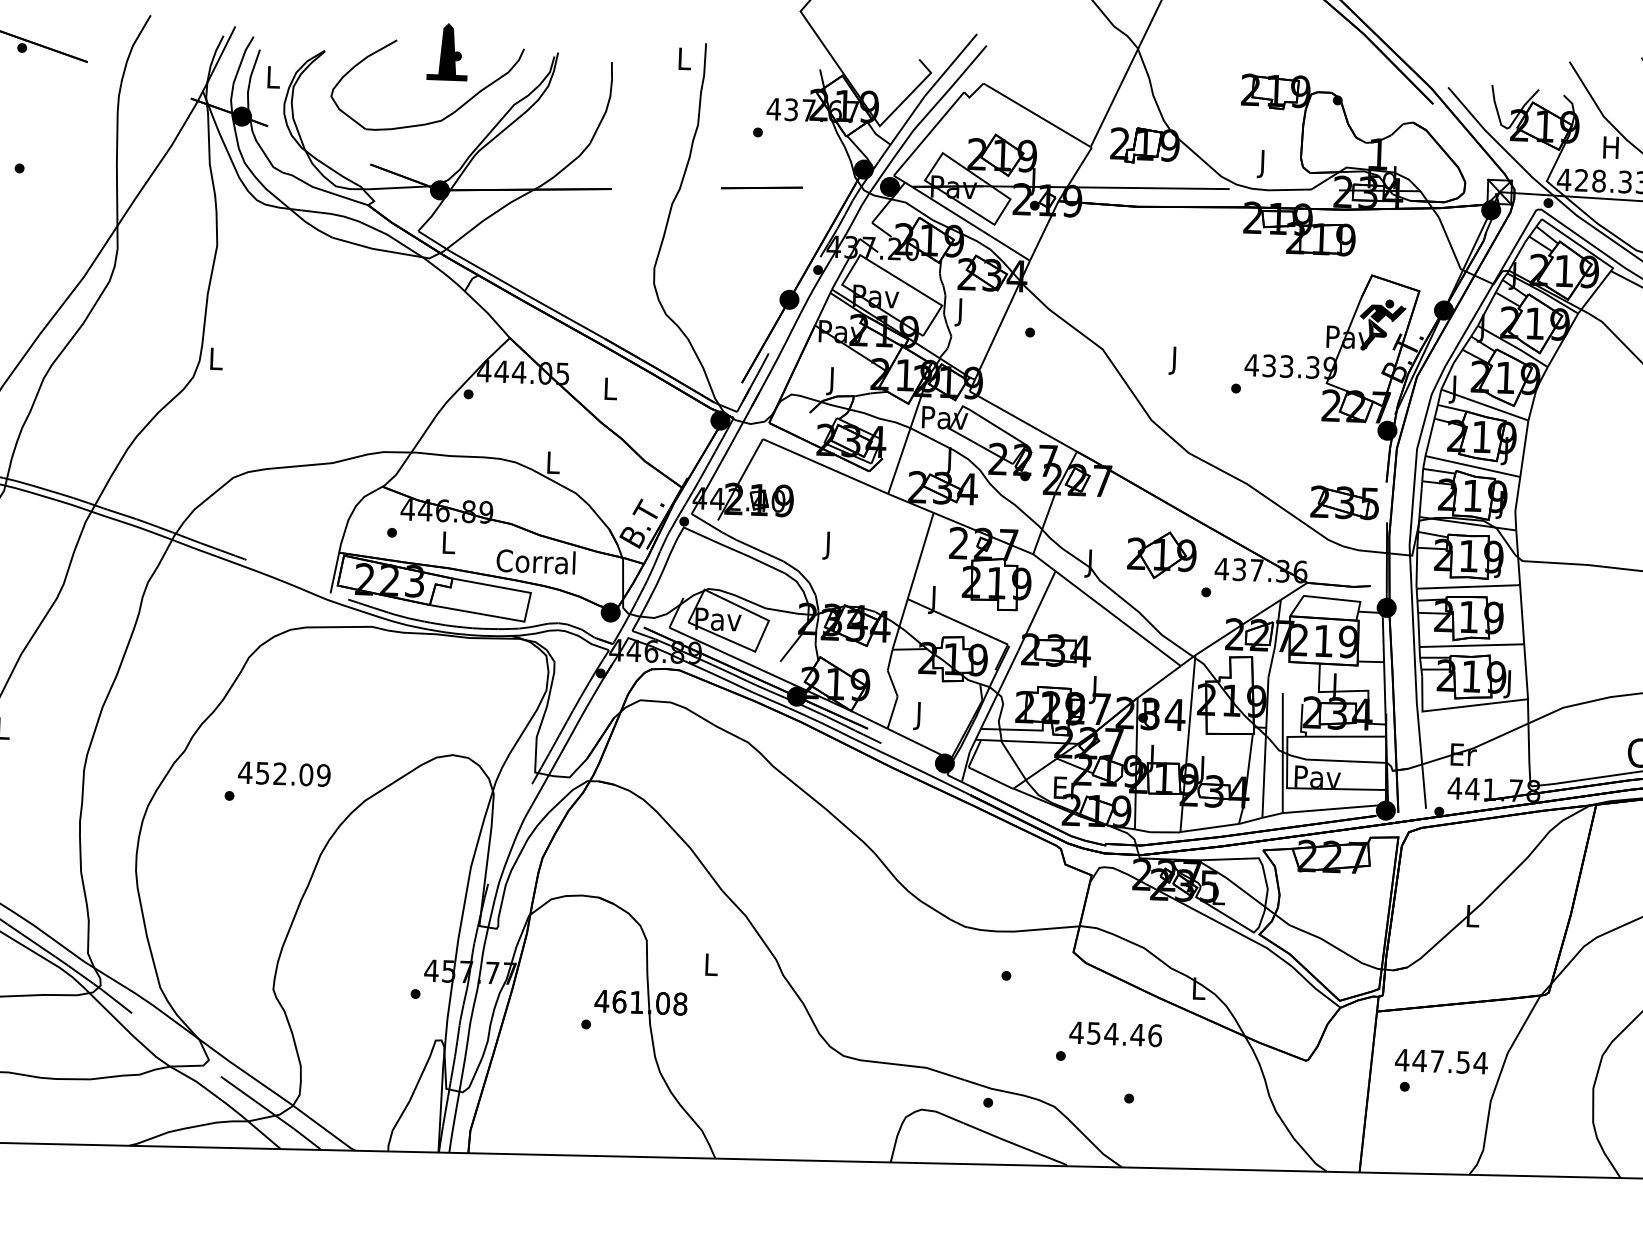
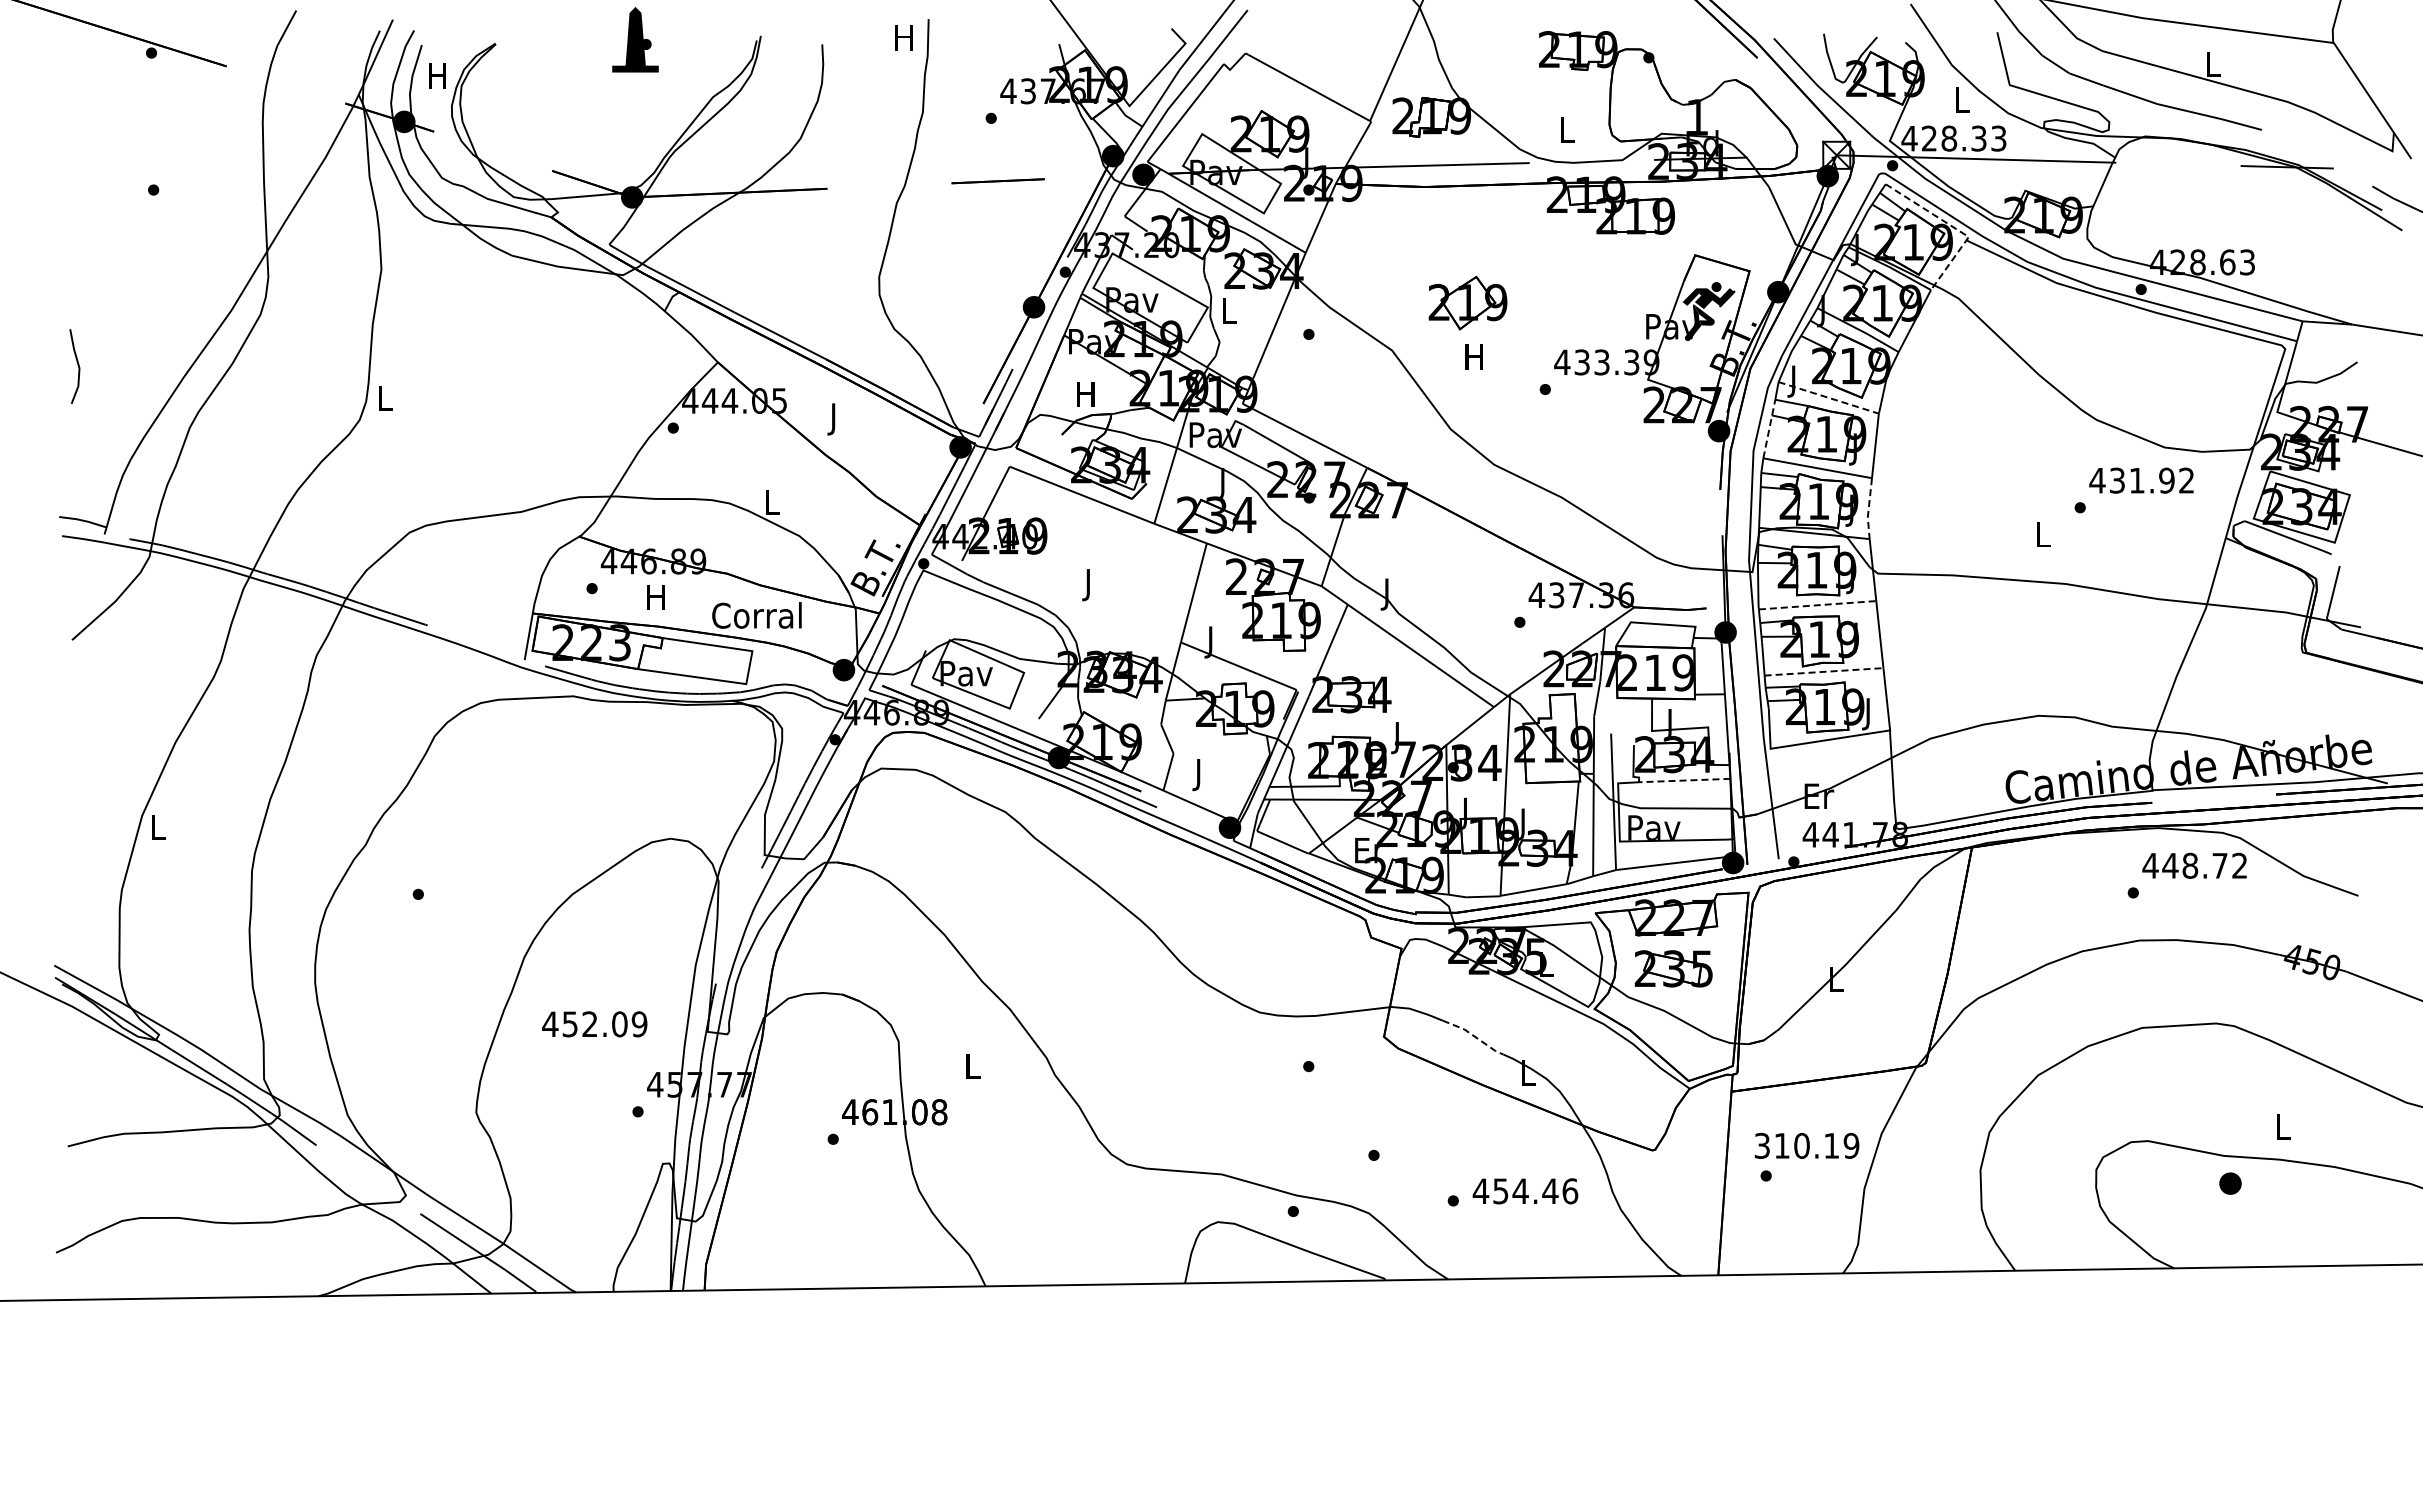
text: (683, 58) -> (903, 37), L -> H
text: (272, 76) -> (437, 75), L -> H
part: (445, 116) -> (635, 113), removed
text: (1611, 147) -> (1961, 99), H -> L
text: (1263, 164) -> (1567, 133), J -> L
line: (1601, 260) -> (1955, 228), solid -> dashed
text: (960, 312) -> (1229, 314), J -> L
text: (1173, 360) -> (1473, 360), J -> H
text: (831, 381) -> (1085, 398), J -> H
text: (610, 392) -> (834, 419), L -> J
line: (1484, 404) -> (1828, 397), solid -> dashed
line: (1431, 430) -> (1769, 429), solid -> dashed
part: (1344, 502) -> (1673, 968), moved
line: (1516, 504) -> (1868, 509), solid -> dashed
text: (447, 542) -> (655, 597), L -> H
part: (1161, 554) -> (1467, 302), moved
line: (1468, 587) -> (1817, 605), solid -> dashed
line: (1472, 645) -> (1824, 671), solid -> dashed
line: (1345, 736) -> (1684, 780), solid -> dashed
text: (284, 774) -> (594, 1024), moved
line: (1152, 954) -> (1473, 1036), solid -> dashed
text: (1115, 1034) -> (1525, 1191), moved
text: (1441, 1061) -> (1806, 1145), 447.54 -> 310.19

